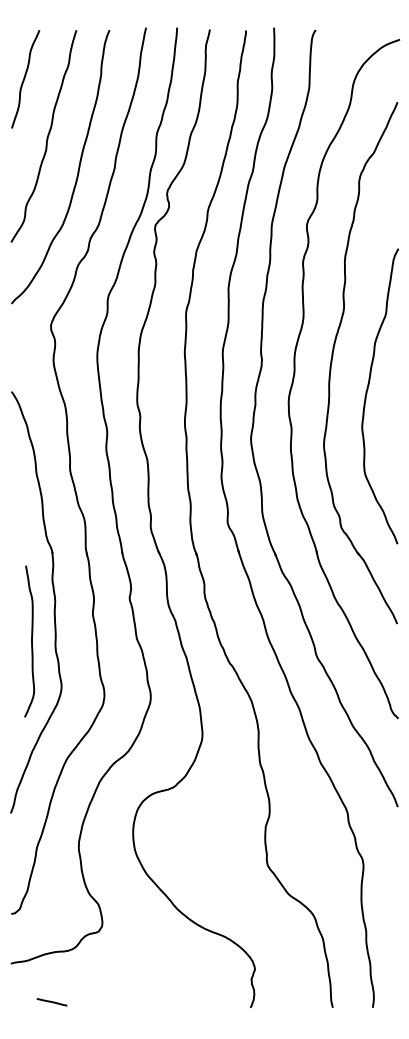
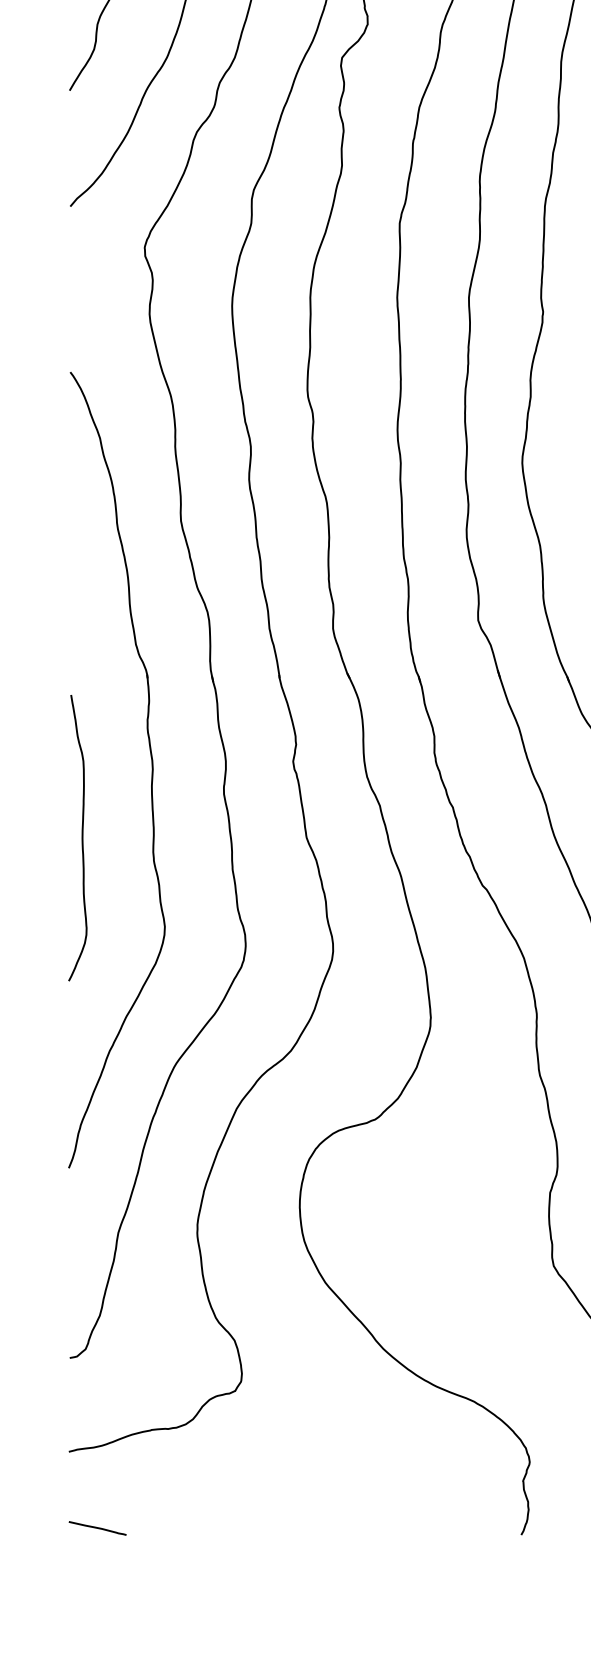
curve: (31, 641) -> (81, 838), moved
line: (51, 1002) -> (96, 1528), moved

